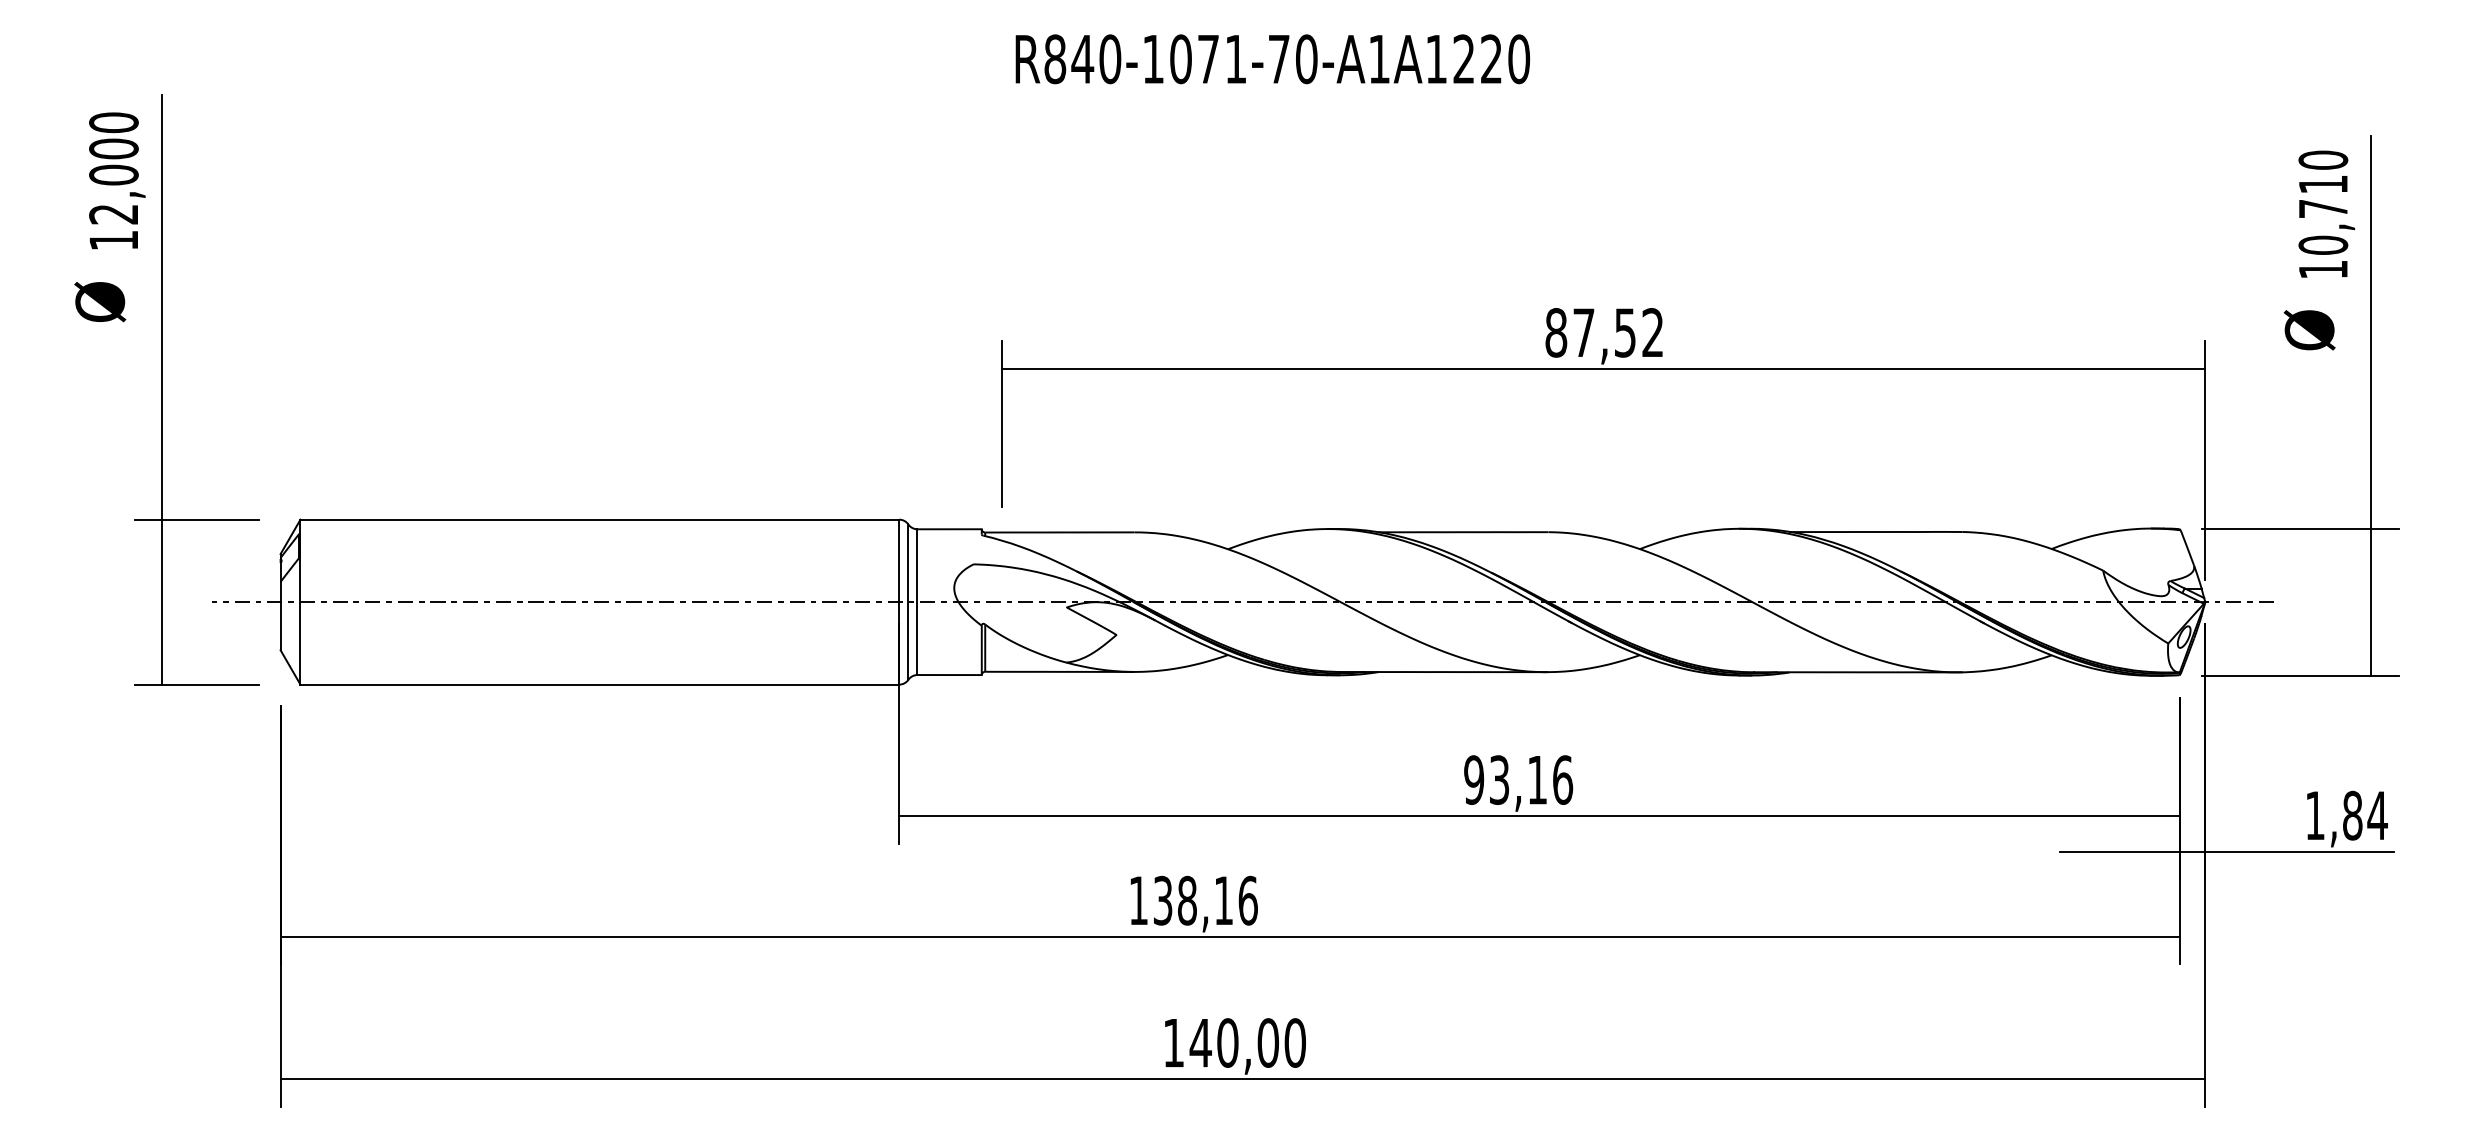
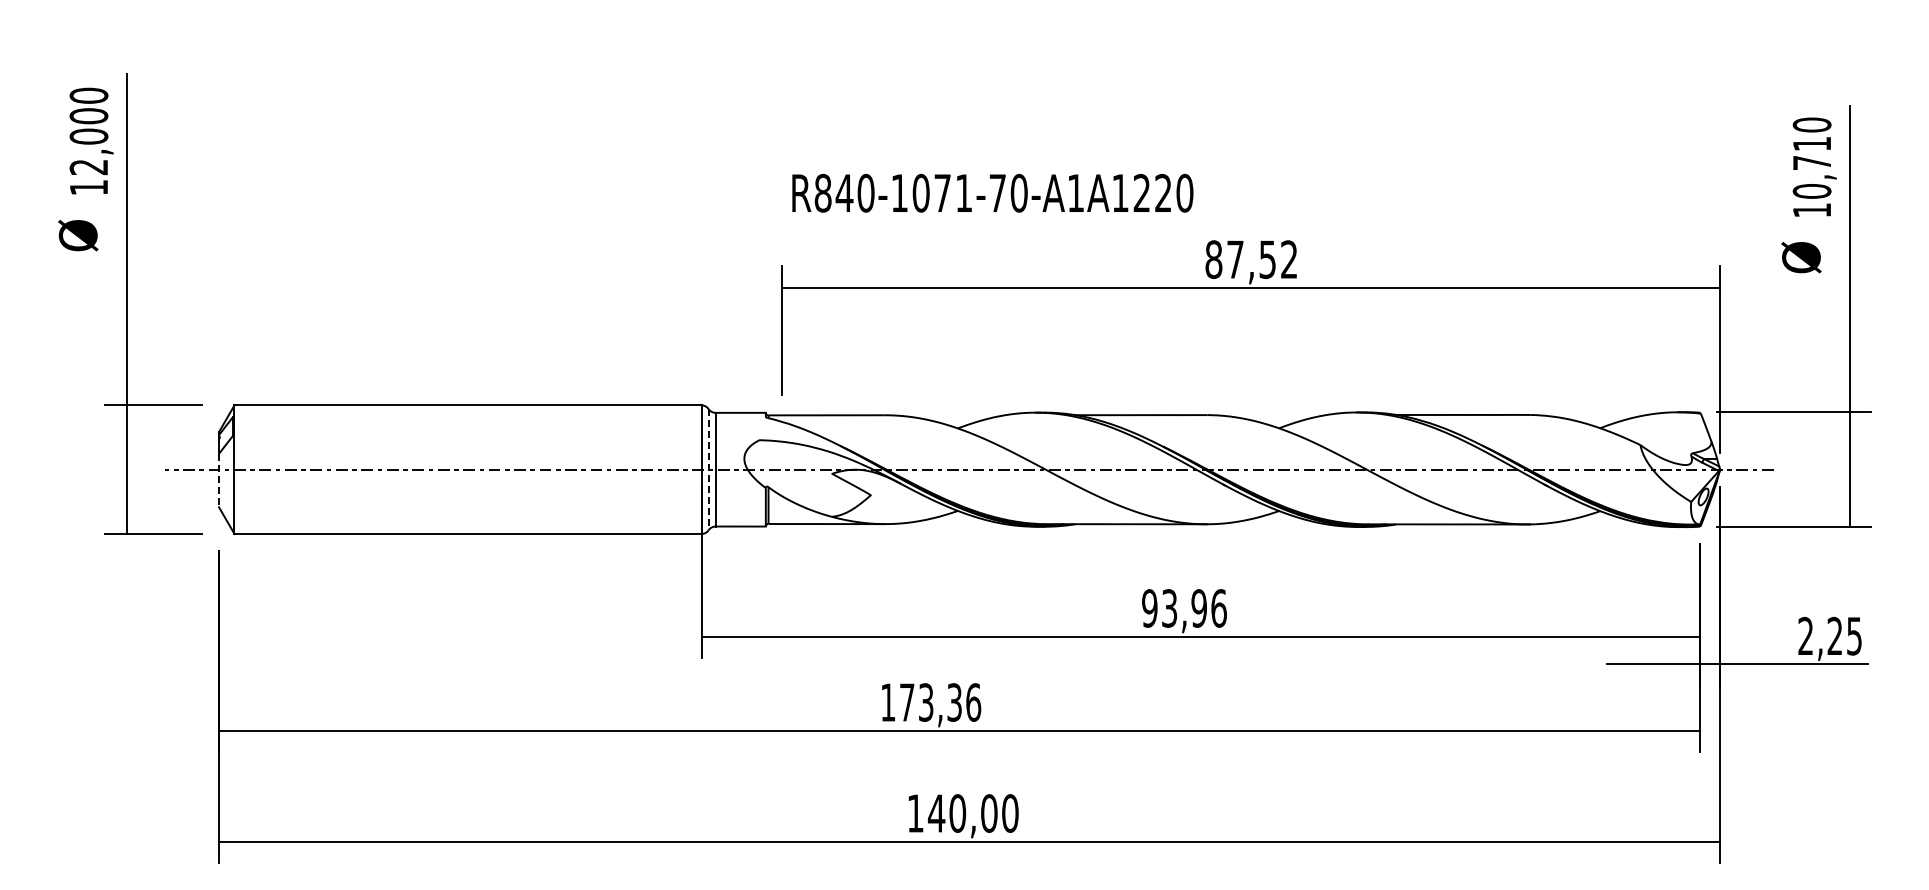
text: (1272, 58) -> (992, 192), moved
line: (908, 601) -> (708, 469), solid -> dashed
line: (281, 616) -> (219, 480), solid -> dashed
text: (1536, 780) -> (1198, 608), 93,16 -> 93,96
text: (2346, 814) -> (1830, 635), 1,84 -> 2,25
text: (1192, 900) -> (930, 702), 138,16 -> 173,36

